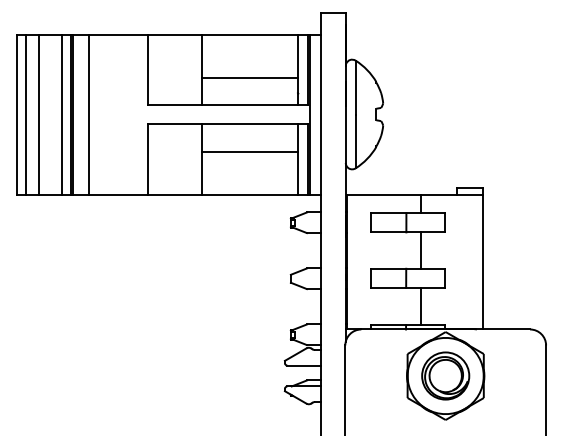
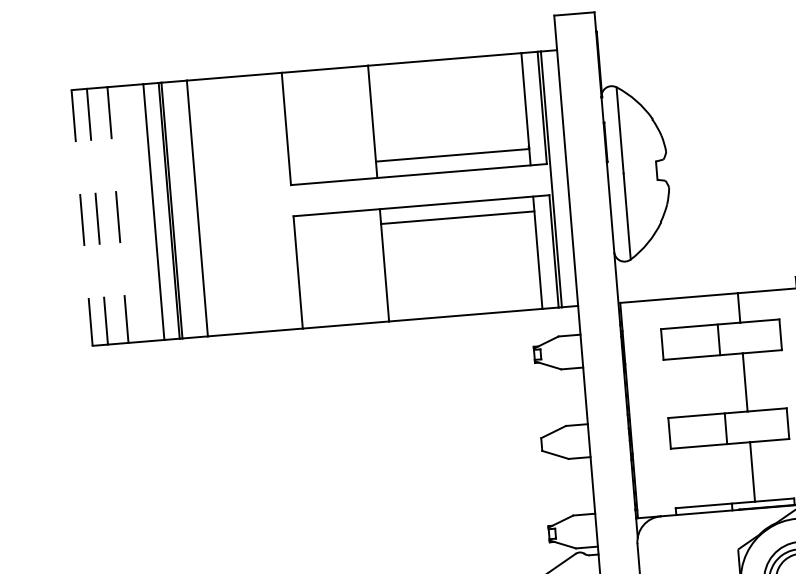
line: (250, 77) -> (452, 155), moved
line: (16, 114) -> (81, 218), solid -> dashed
line: (26, 114) -> (97, 216), solid -> dashed
line: (39, 114) -> (118, 214), solid -> dashed
line: (250, 151) -> (458, 217), moved

